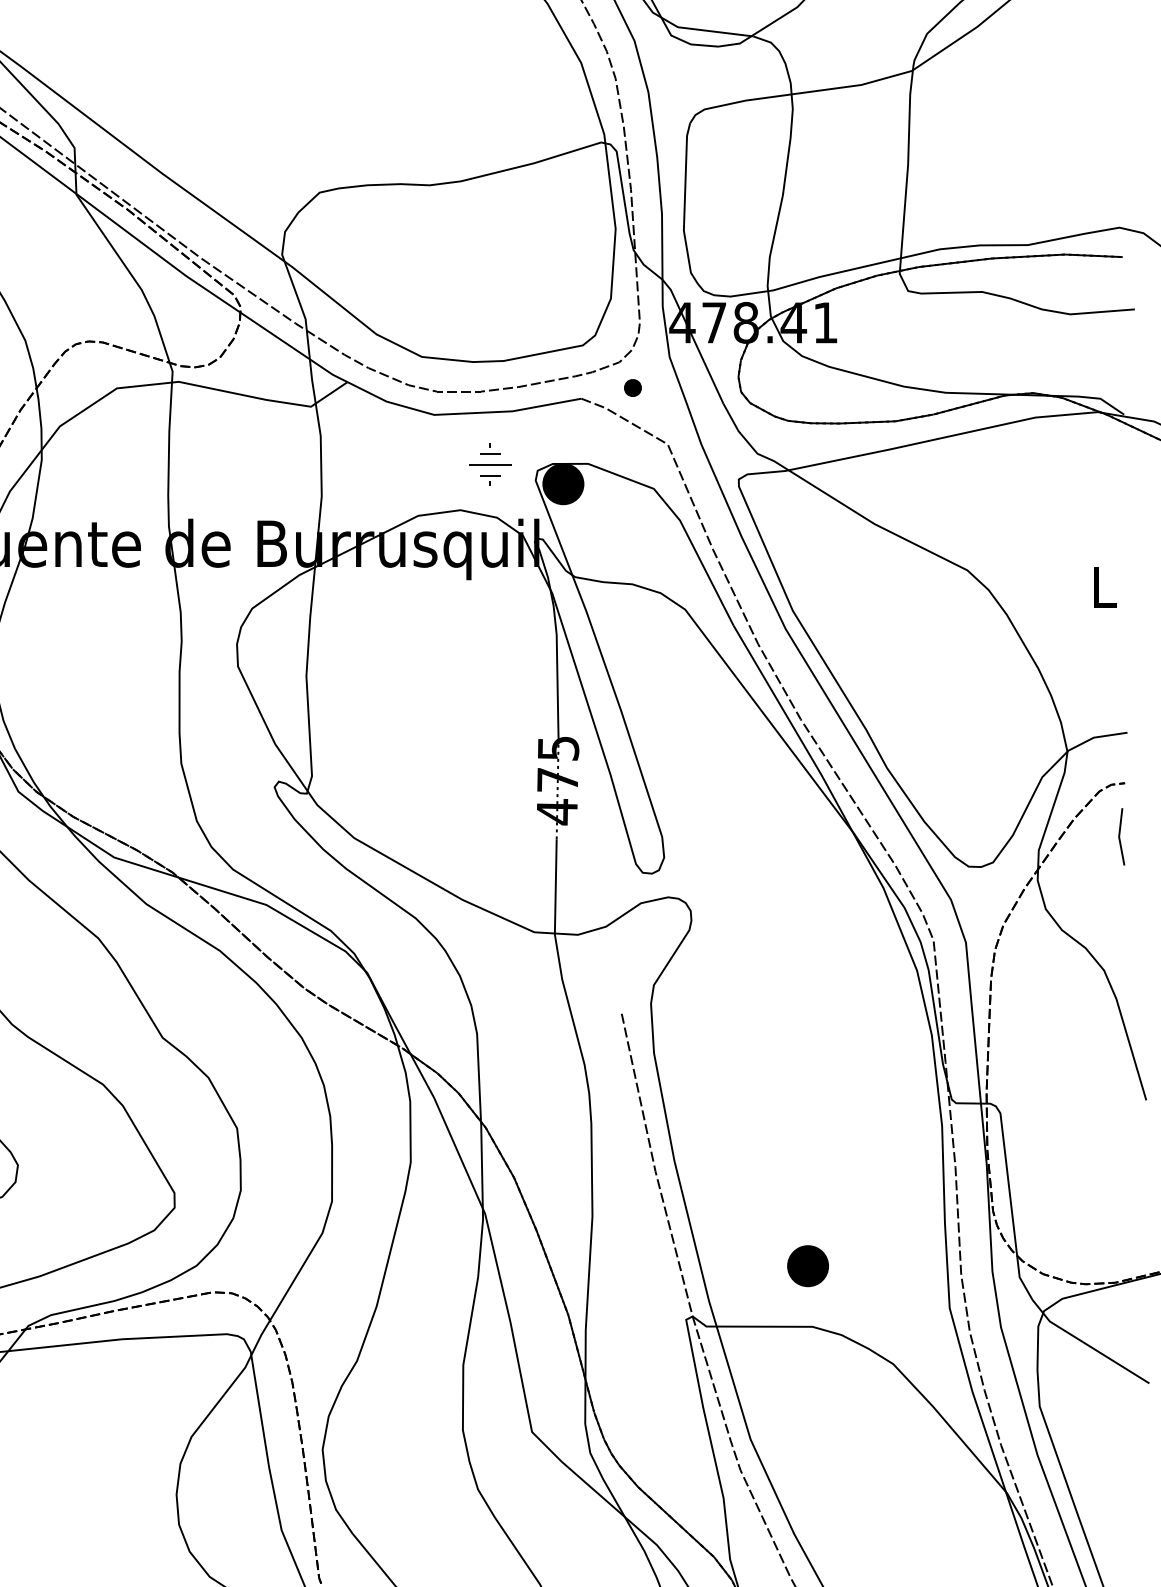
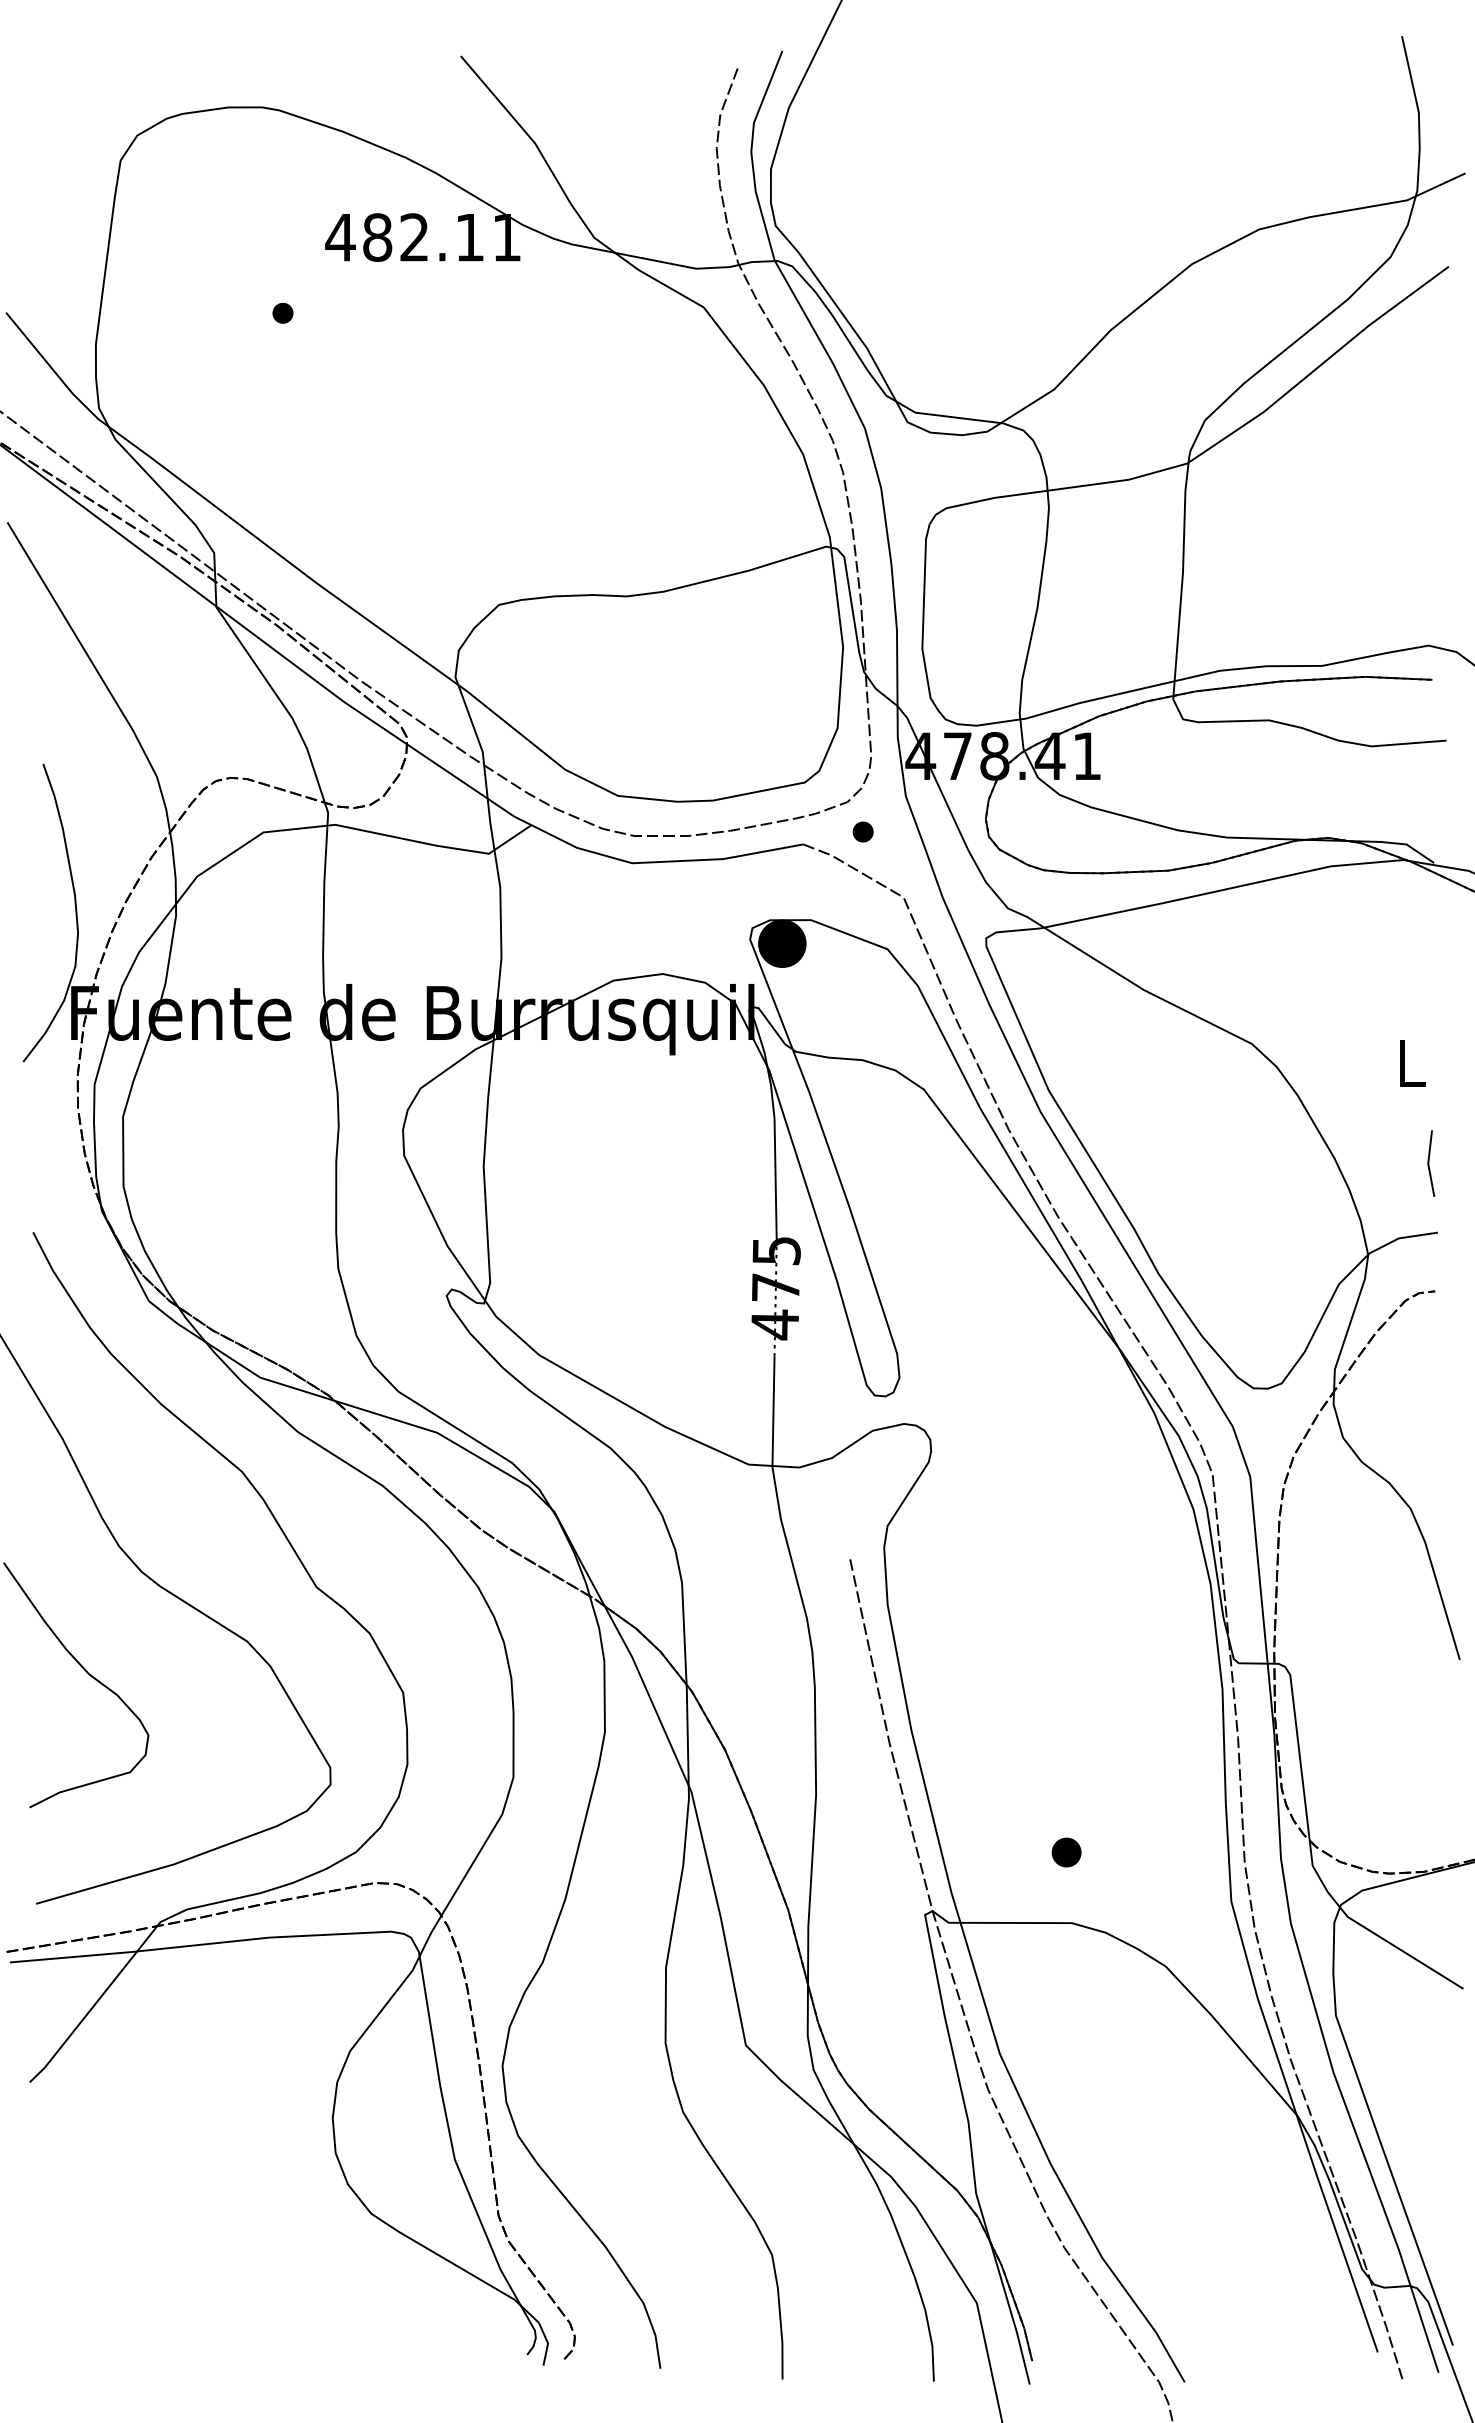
part: (490, 464) -> (697, 920), removed
line: (1120, 836) -> (1429, 1163), moved
part: (807, 1266) -> (1066, 1852), size x0.6

